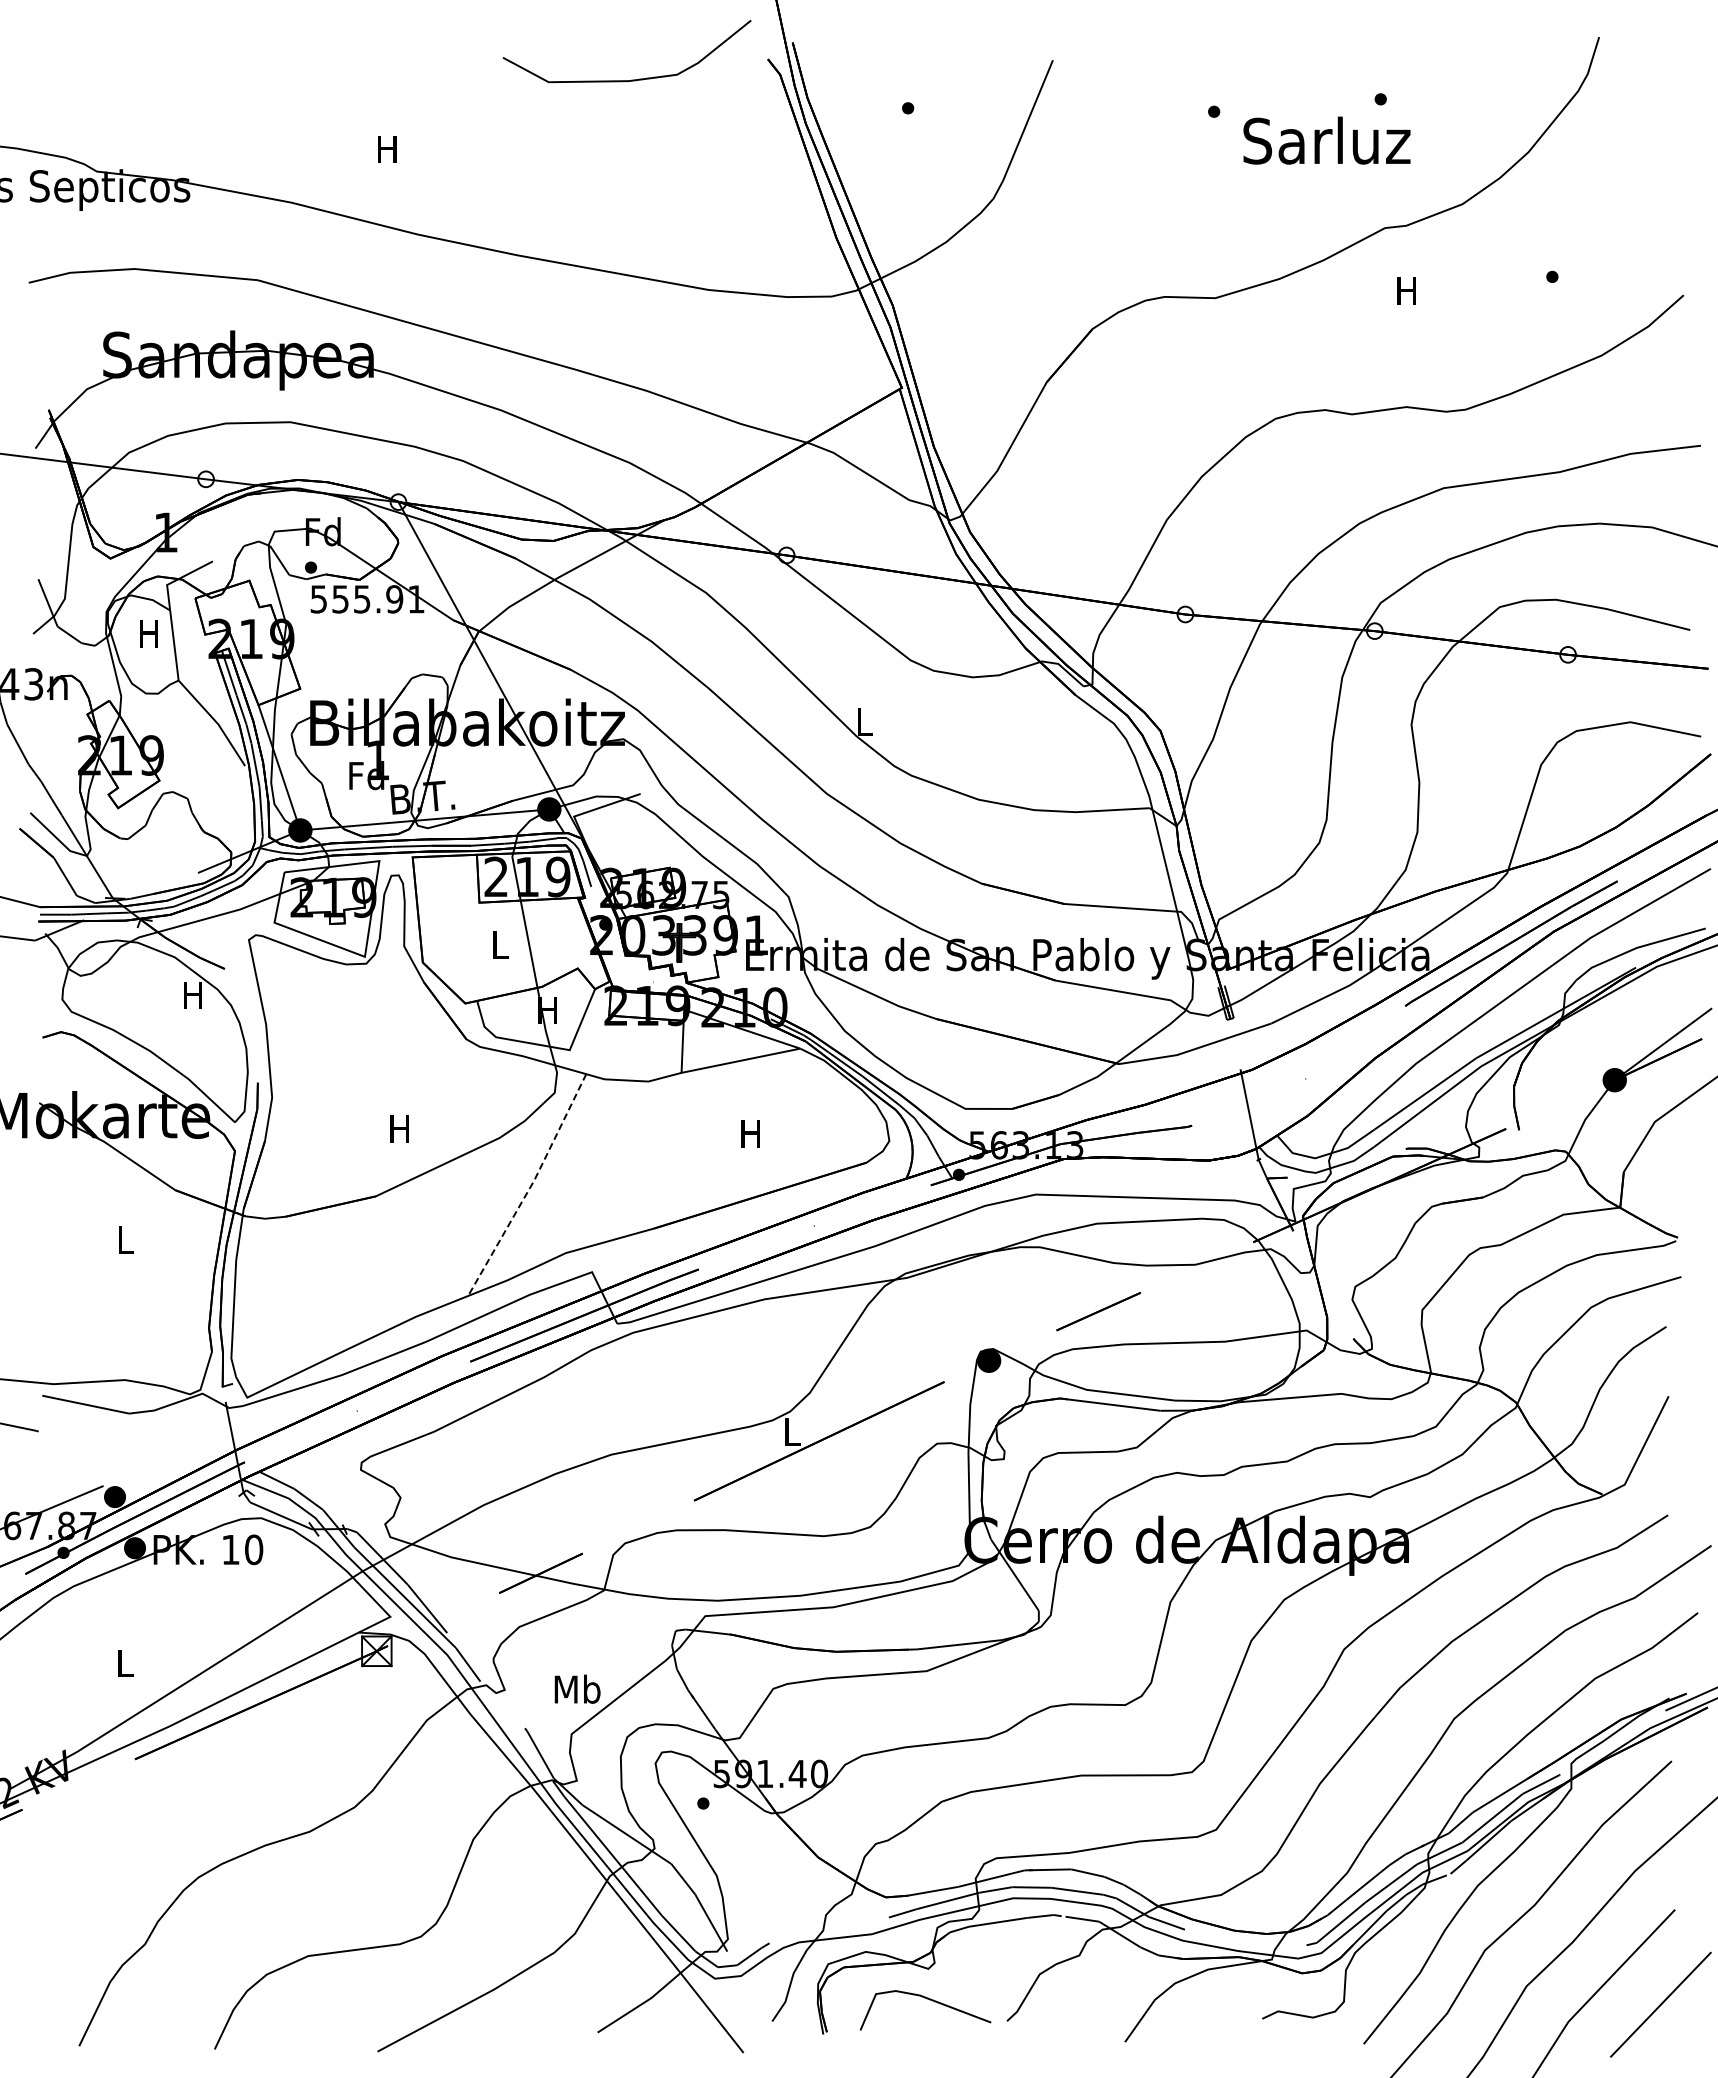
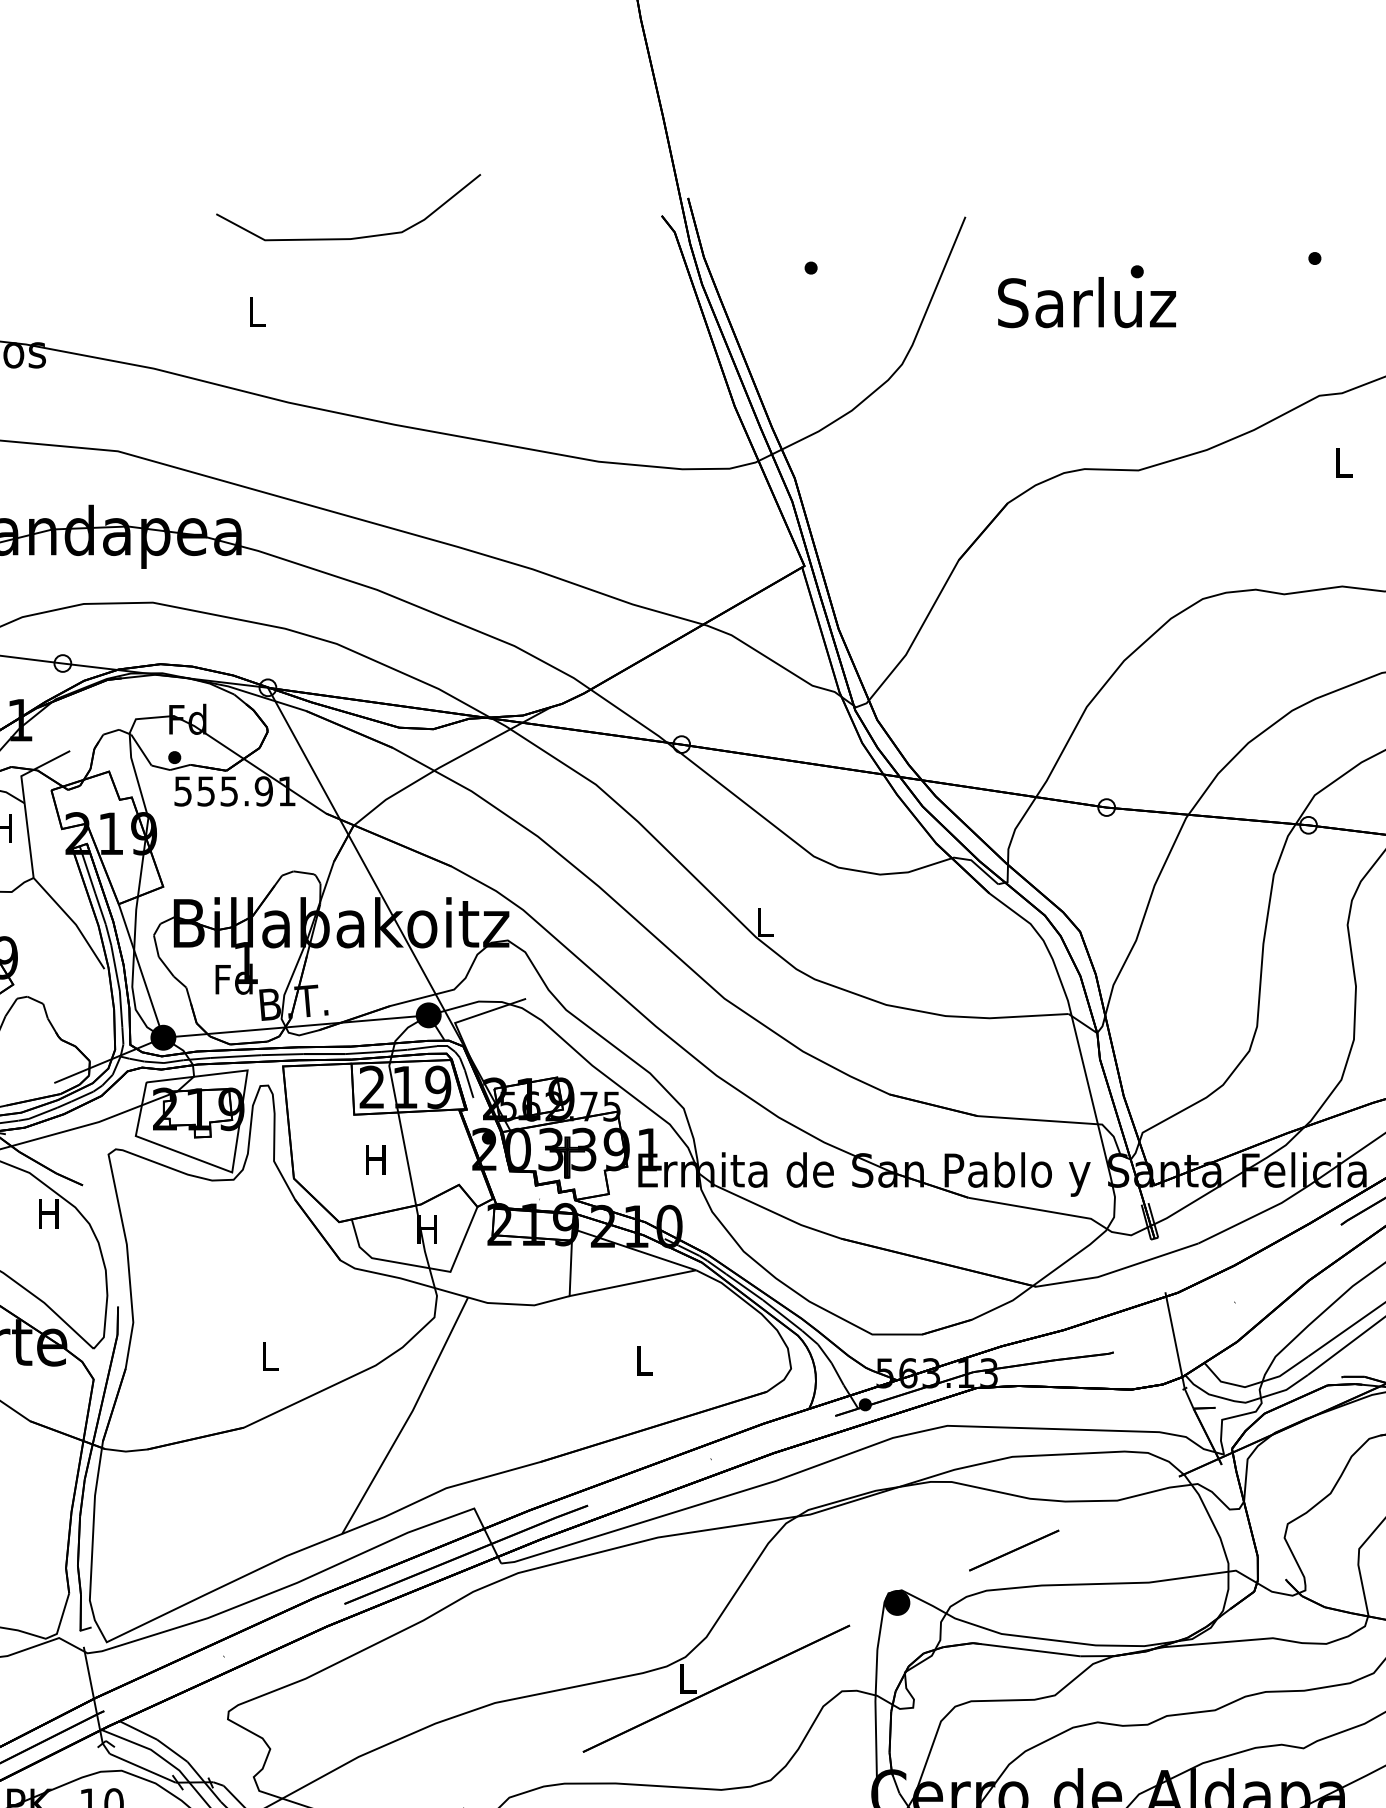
curve: (631, 79) -> (353, 237), moved
text: (1326, 140) -> (1086, 302), moved
text: (387, 149) -> (256, 311), H -> L
text: (1406, 290) -> (1342, 462), H -> L
text: (499, 944) -> (375, 1159), L -> H
text: (399, 1128) -> (269, 1355), H -> L
text: (750, 1133) -> (643, 1360), H -> L
line: (530, 1186) -> (408, 1417), dashed -> solid

